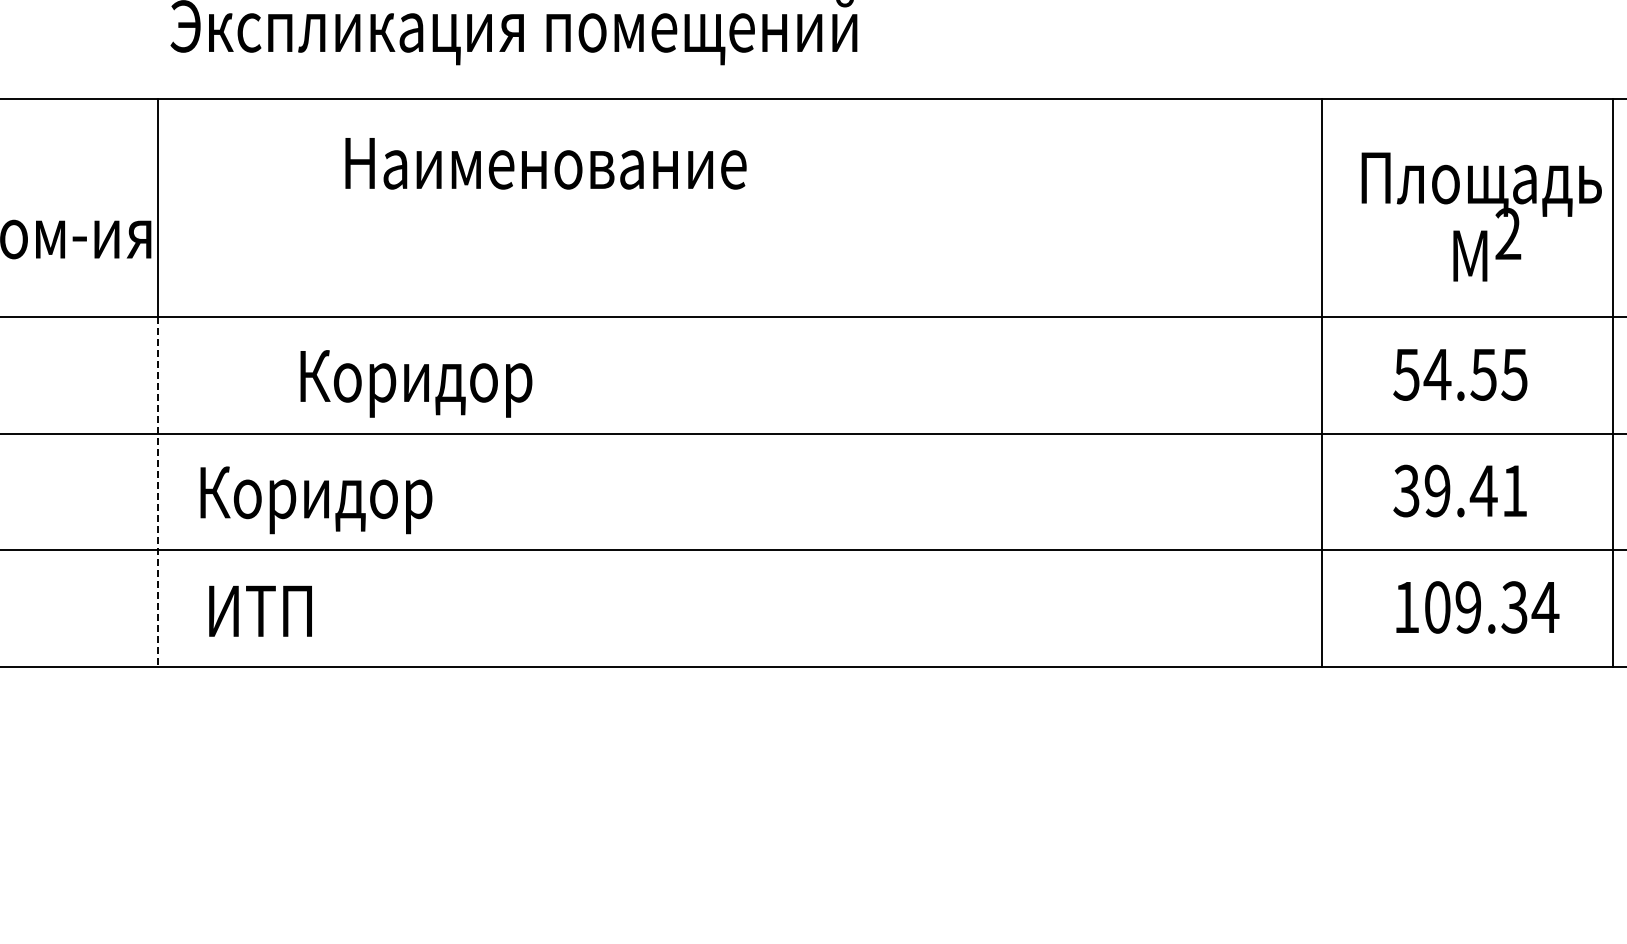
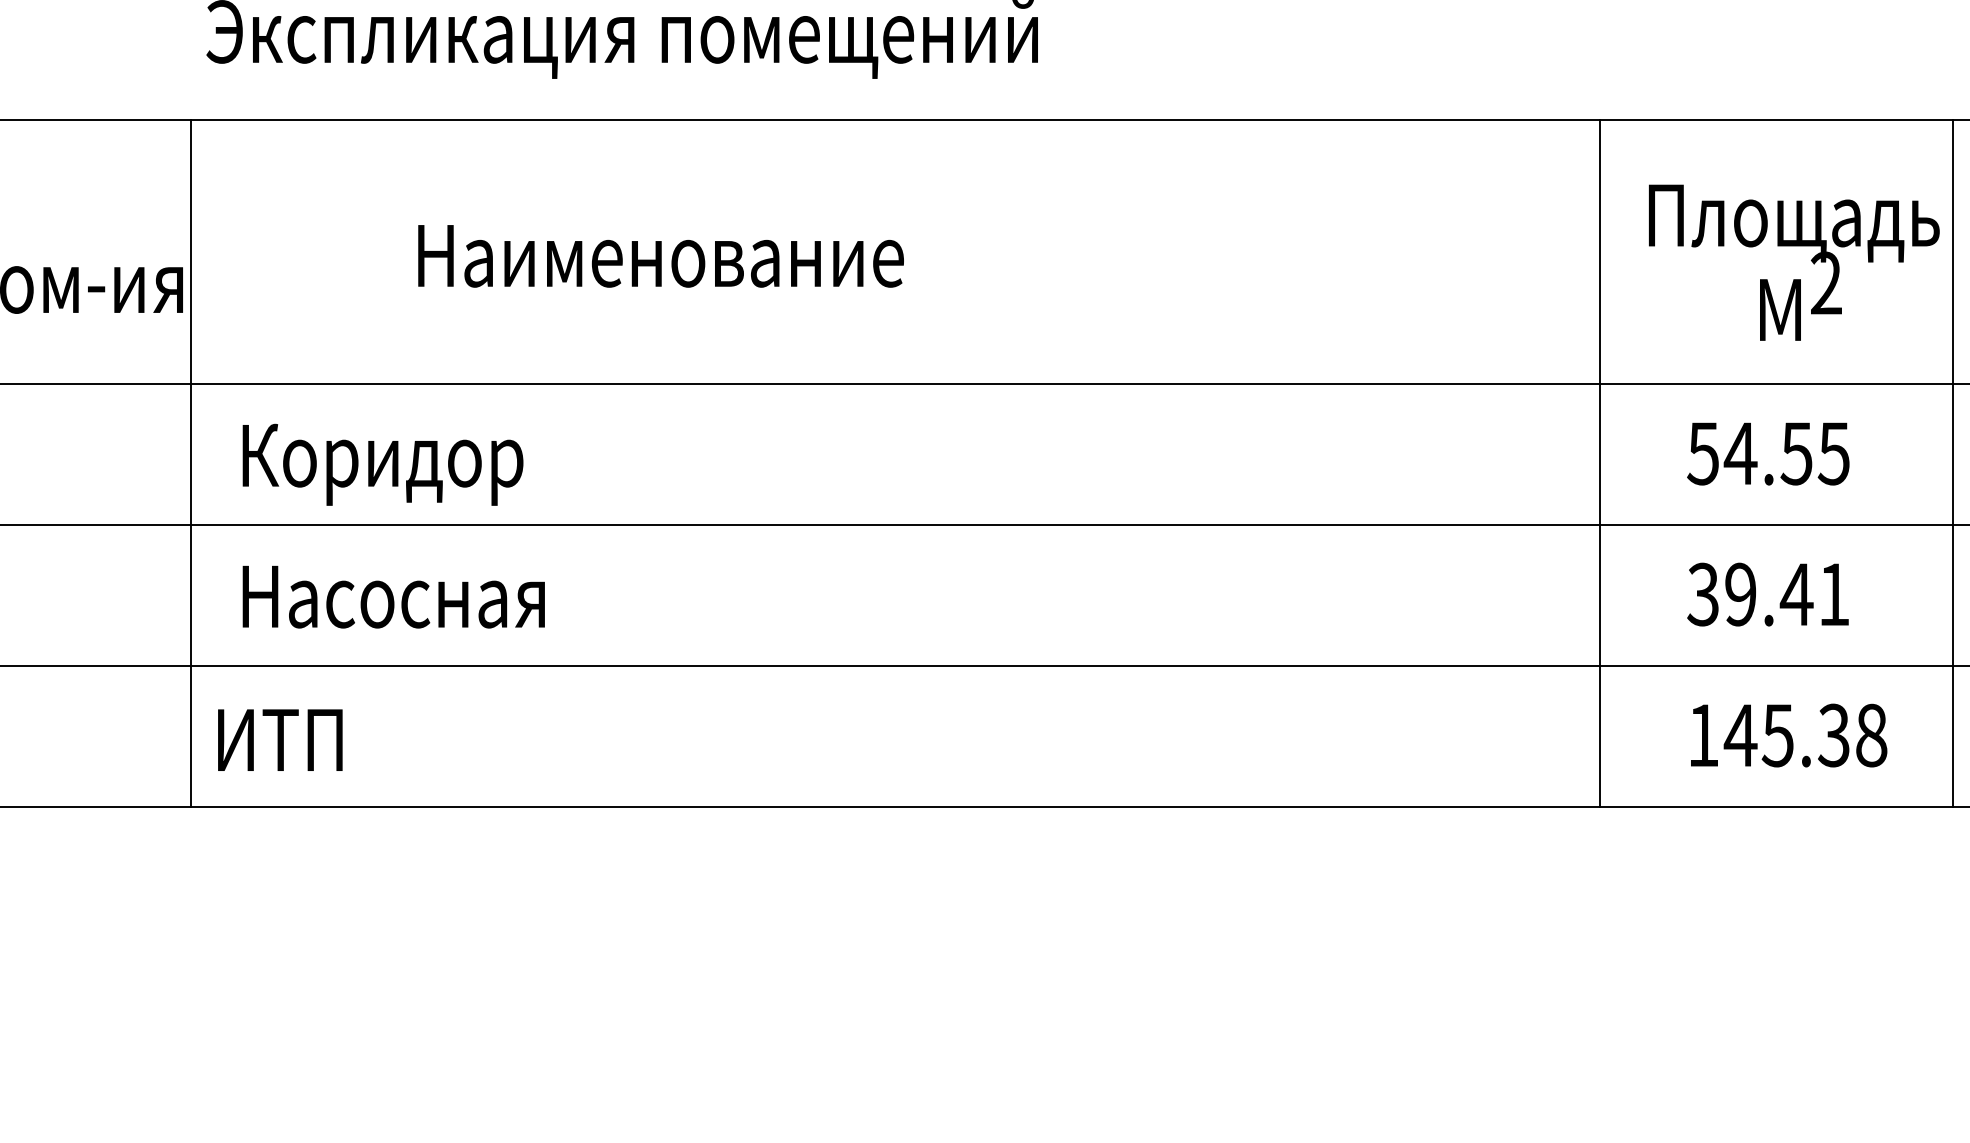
text: (545, 163) -> (660, 256), moved
text: (416, 383) -> (383, 464), moved
line: (157, 492) -> (190, 596), dashed -> solid
text: (328, 500) -> (397, 606), Коридор -> Насосная
text: (1491, 607) -> (1806, 735), 109.34 -> 145.38
text: (260, 610) -> (280, 739), moved

